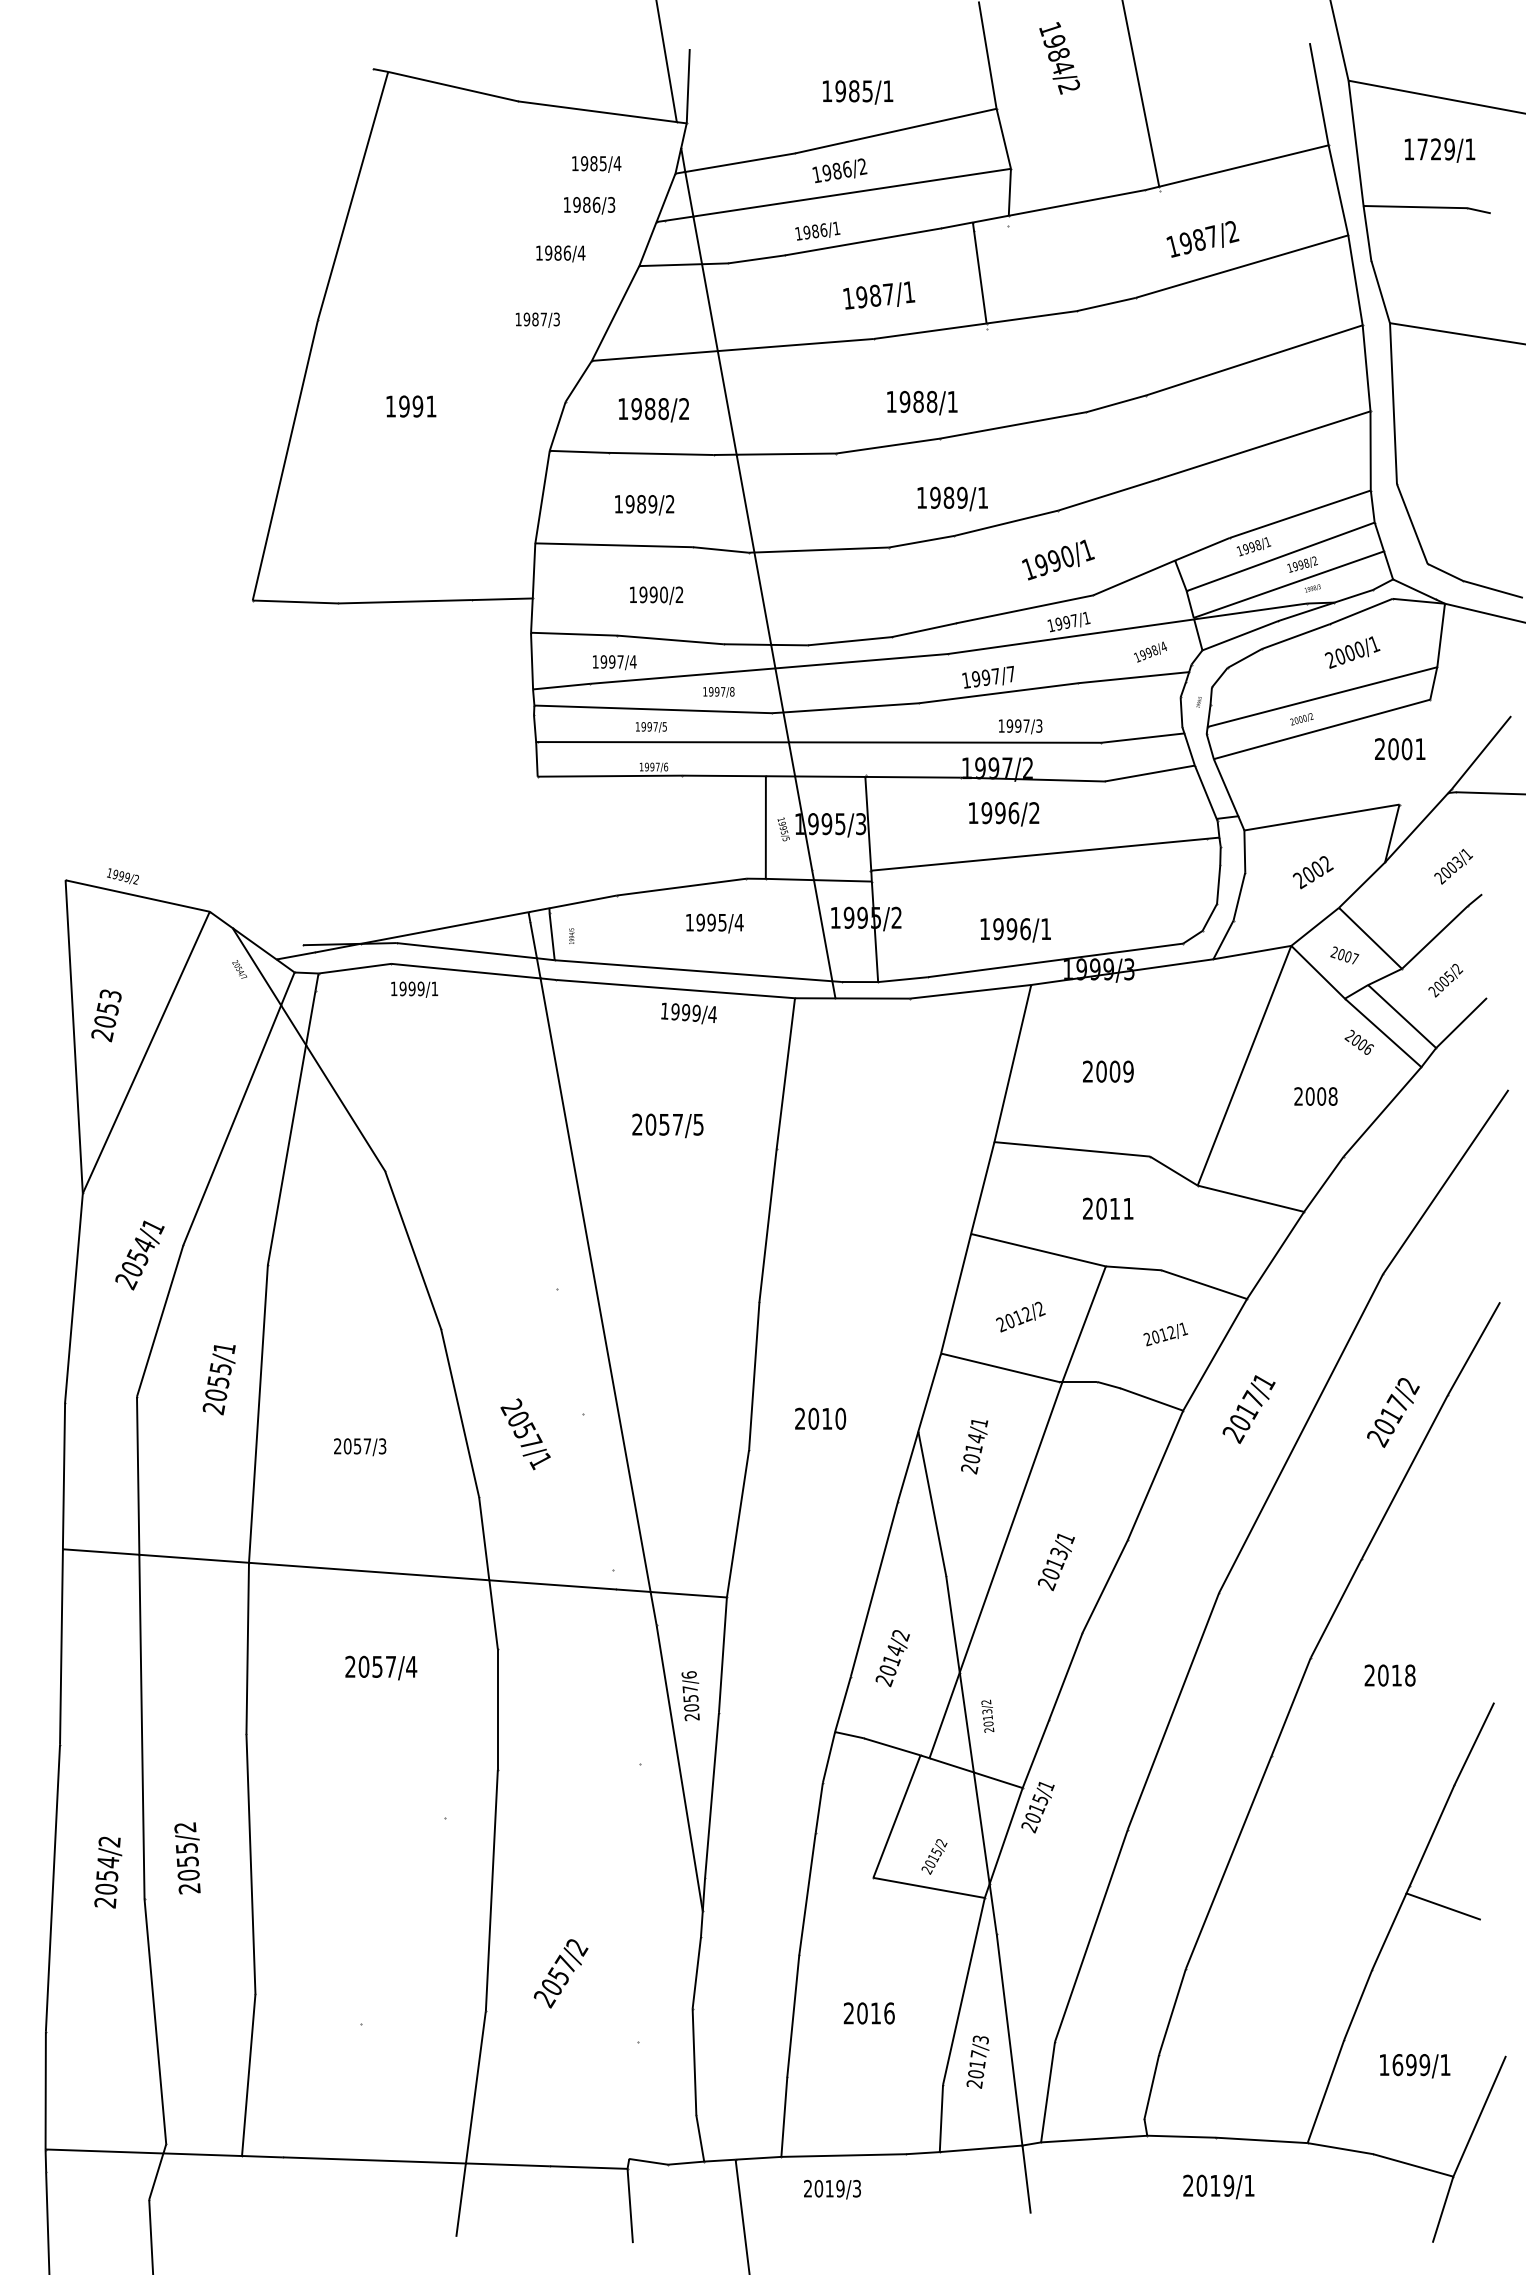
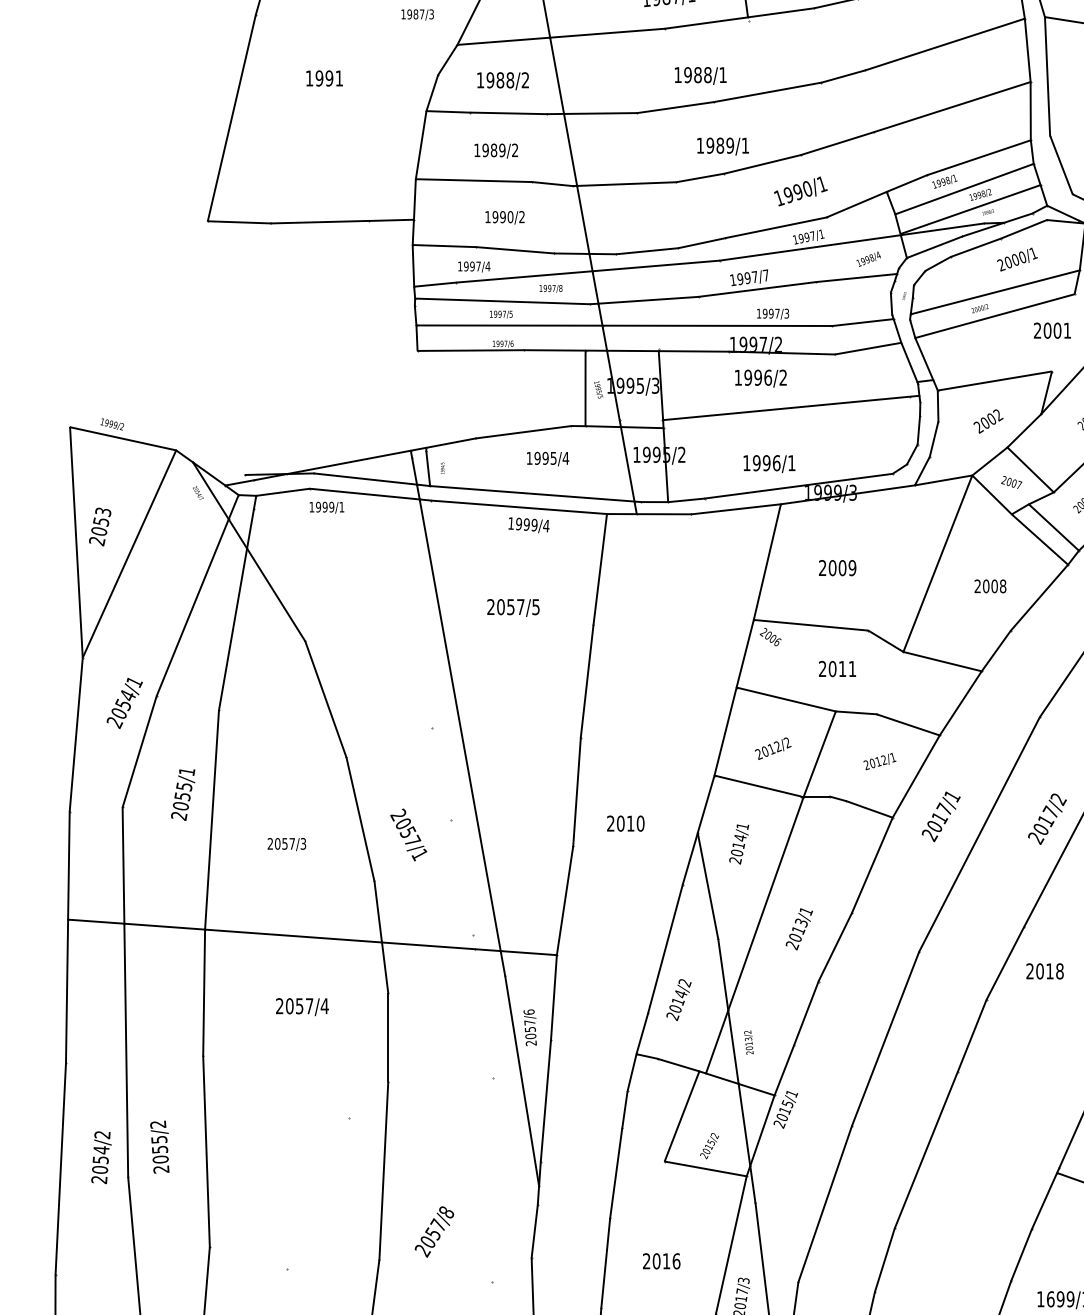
text: (1358, 1041) -> (770, 636), moved
text: (1389, 1675) -> (1044, 971), moved
text: (577, 1947) -> (446, 1212), 2057/2 -> 2057/8

